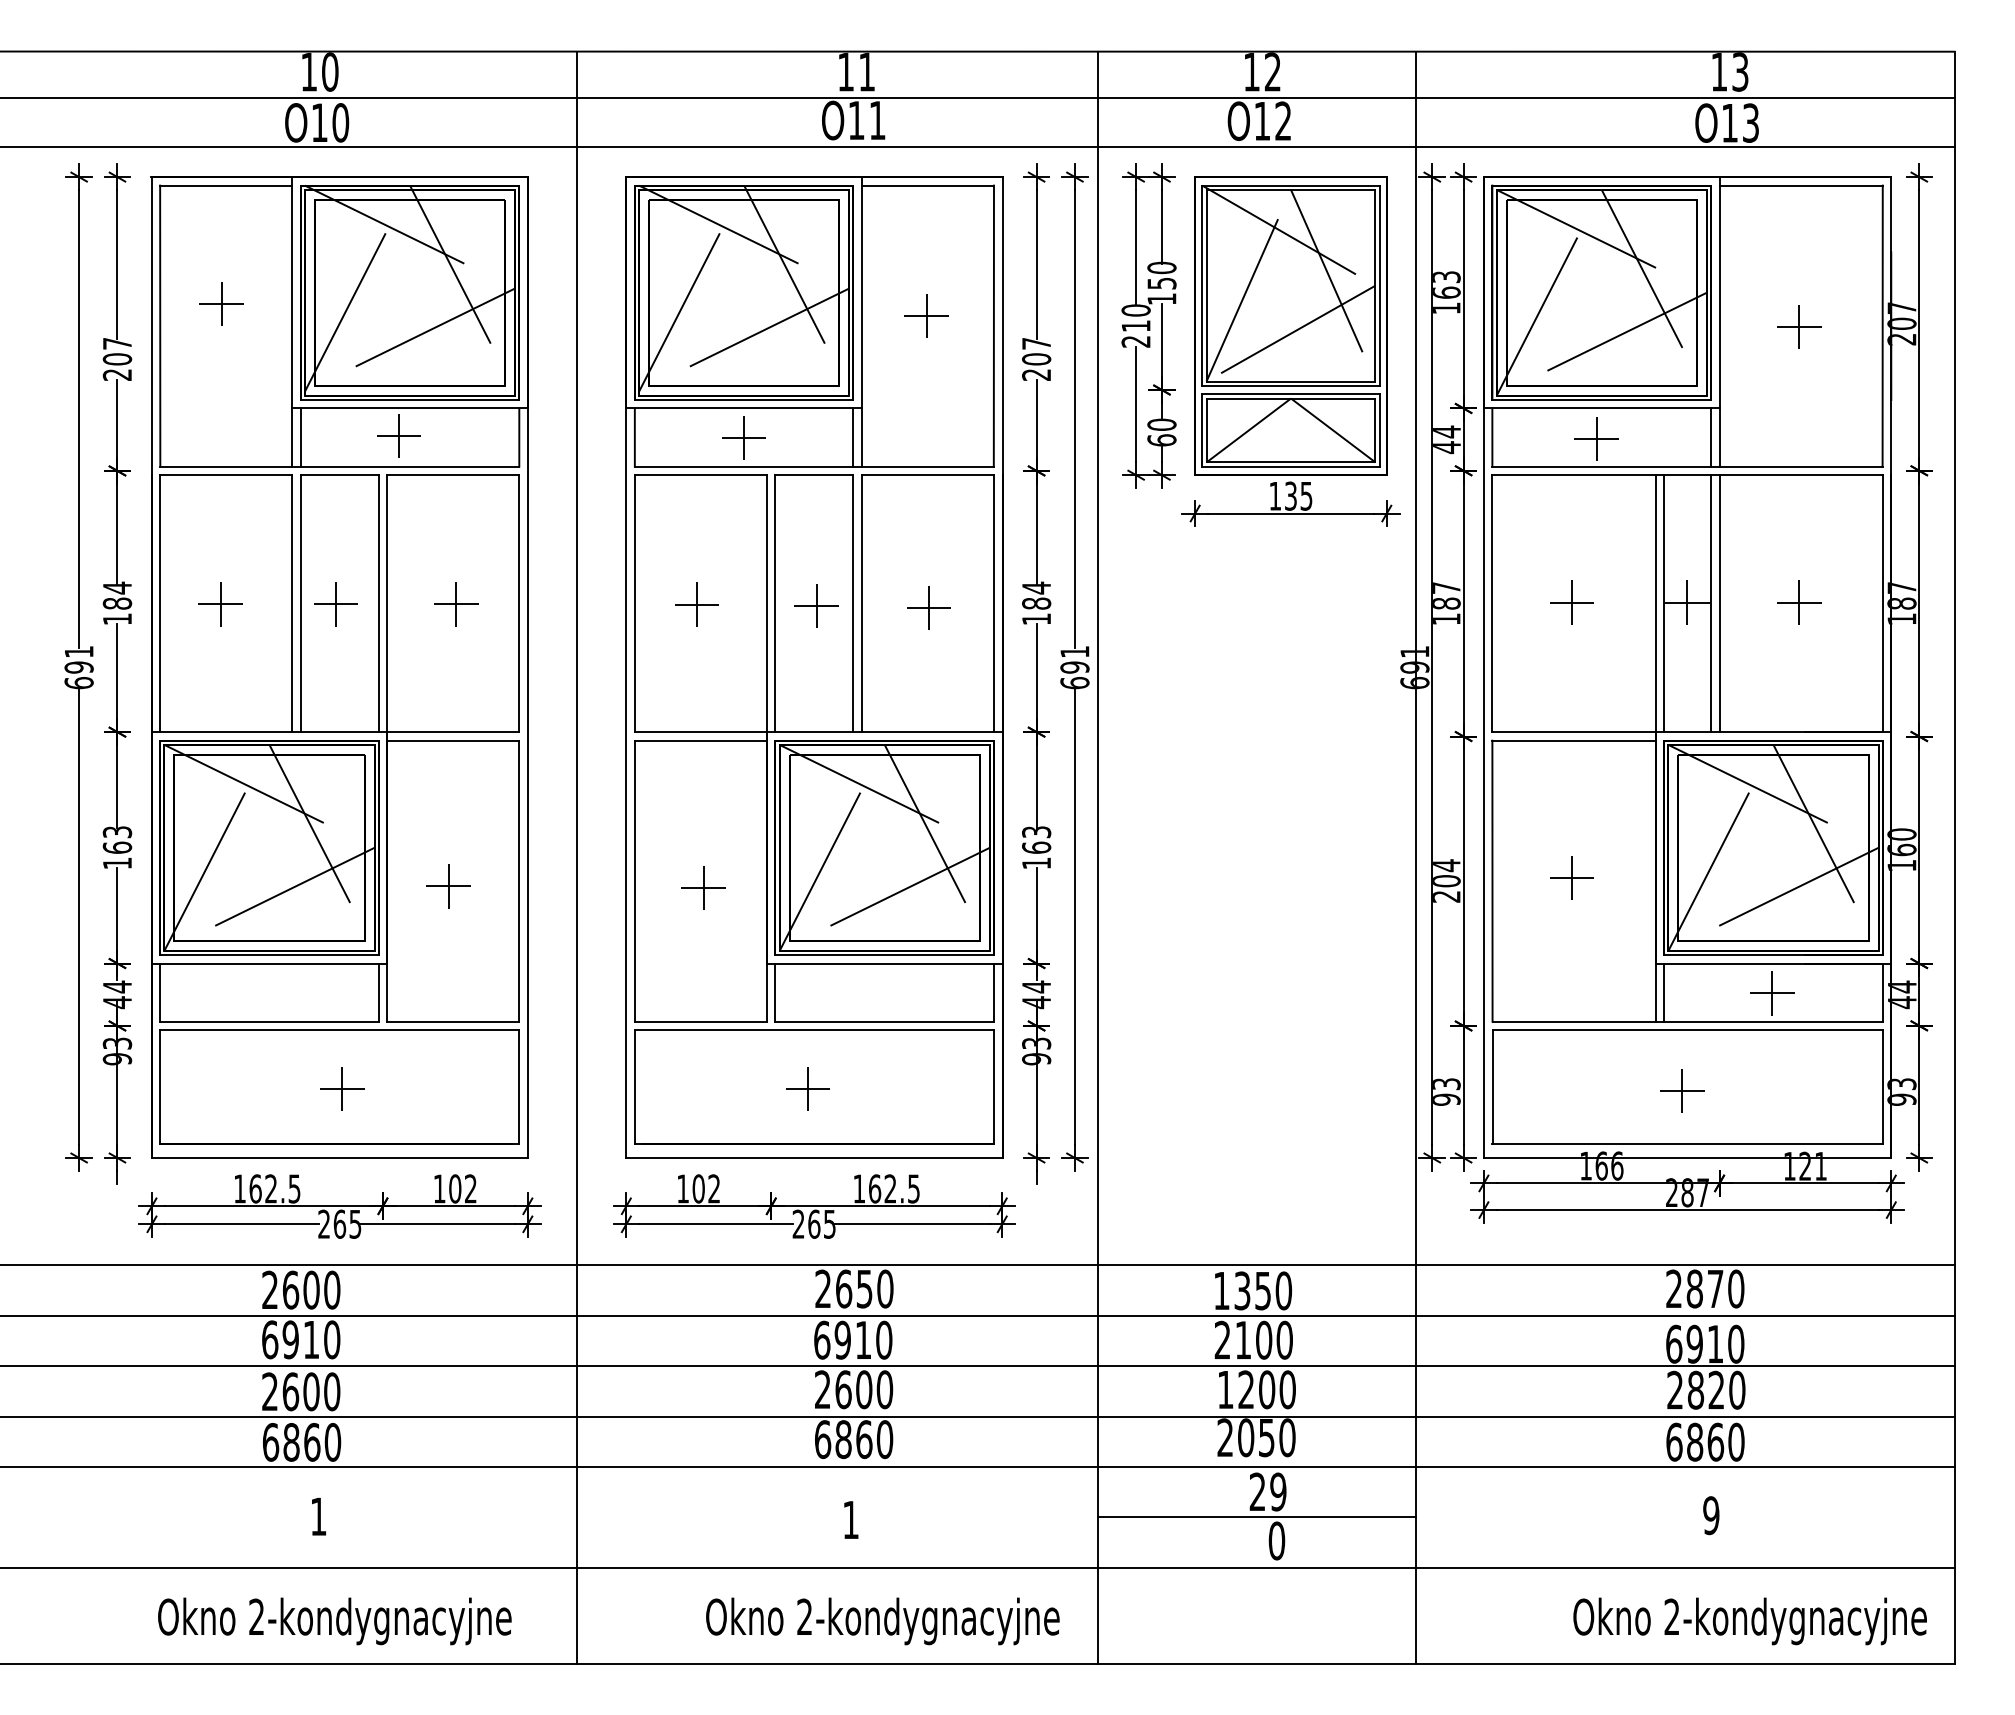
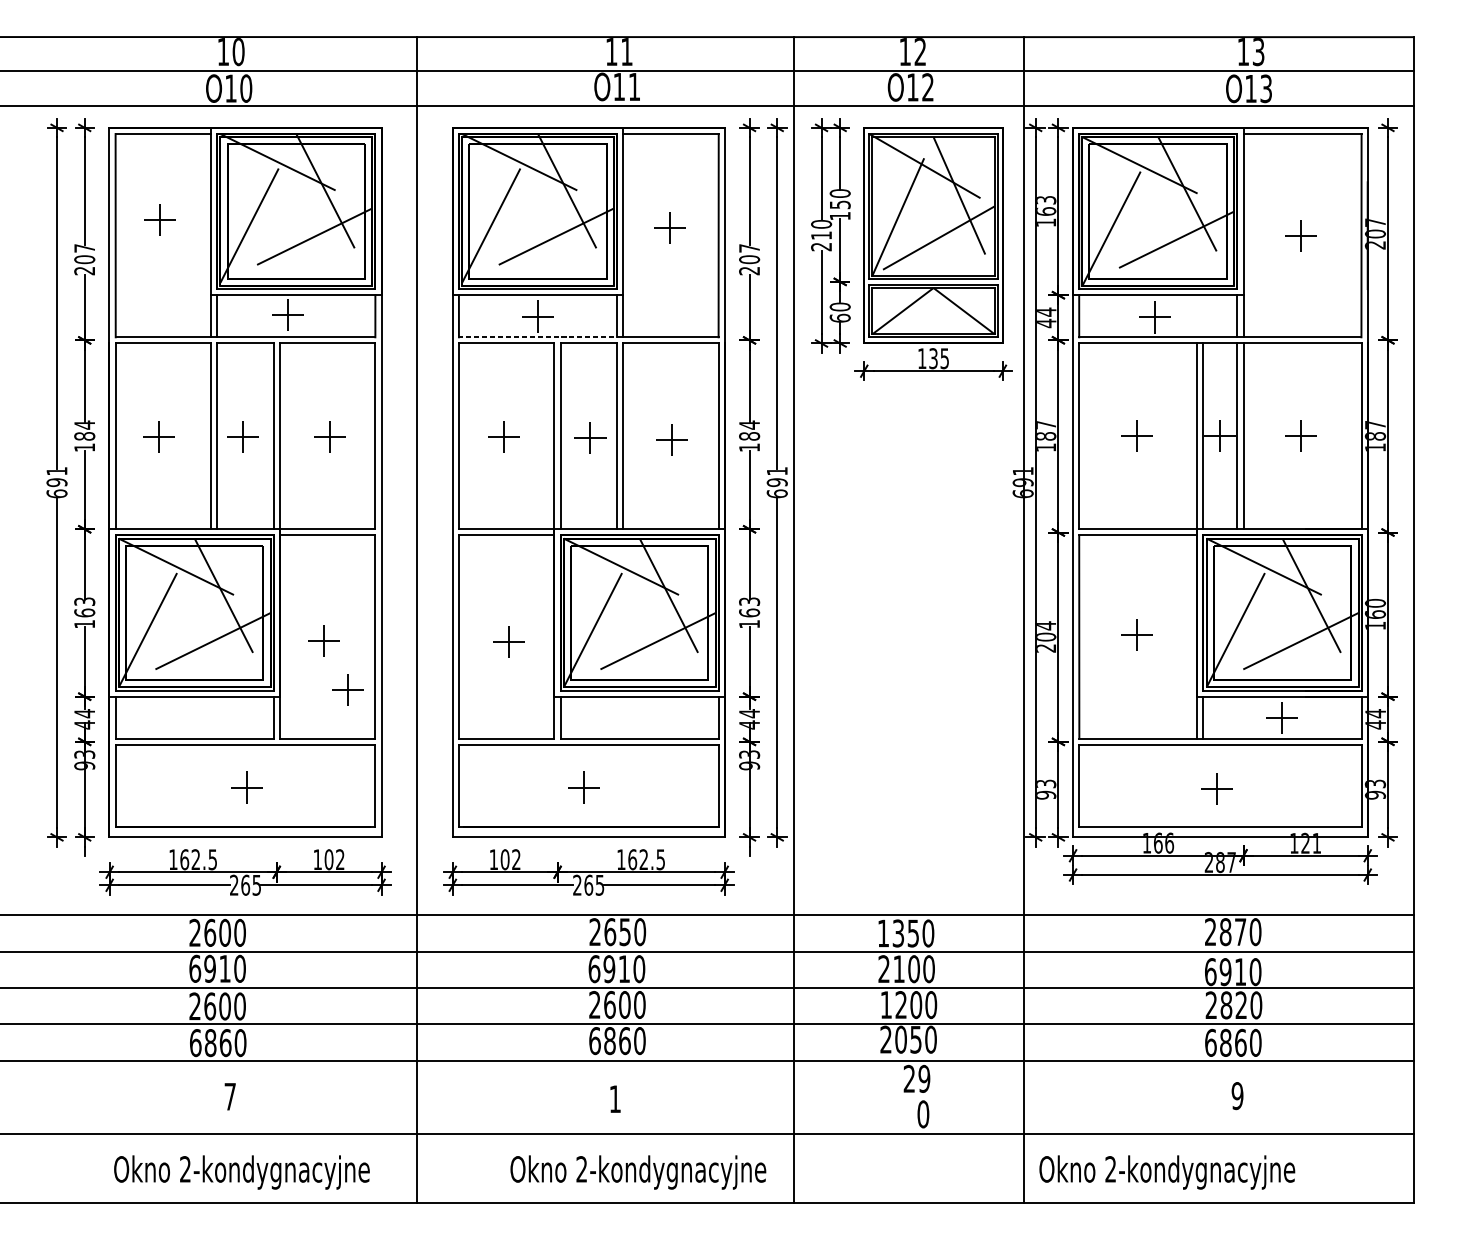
line: (747, 466) -> (540, 337), solid -> dashed
part: (481, 954) -> (348, 690), added
text: (318, 1516) -> (230, 1096), 1 -> 7
line: (1257, 1516) -> (909, 1096), removed
text: (1749, 1621) -> (1166, 1172), moved

